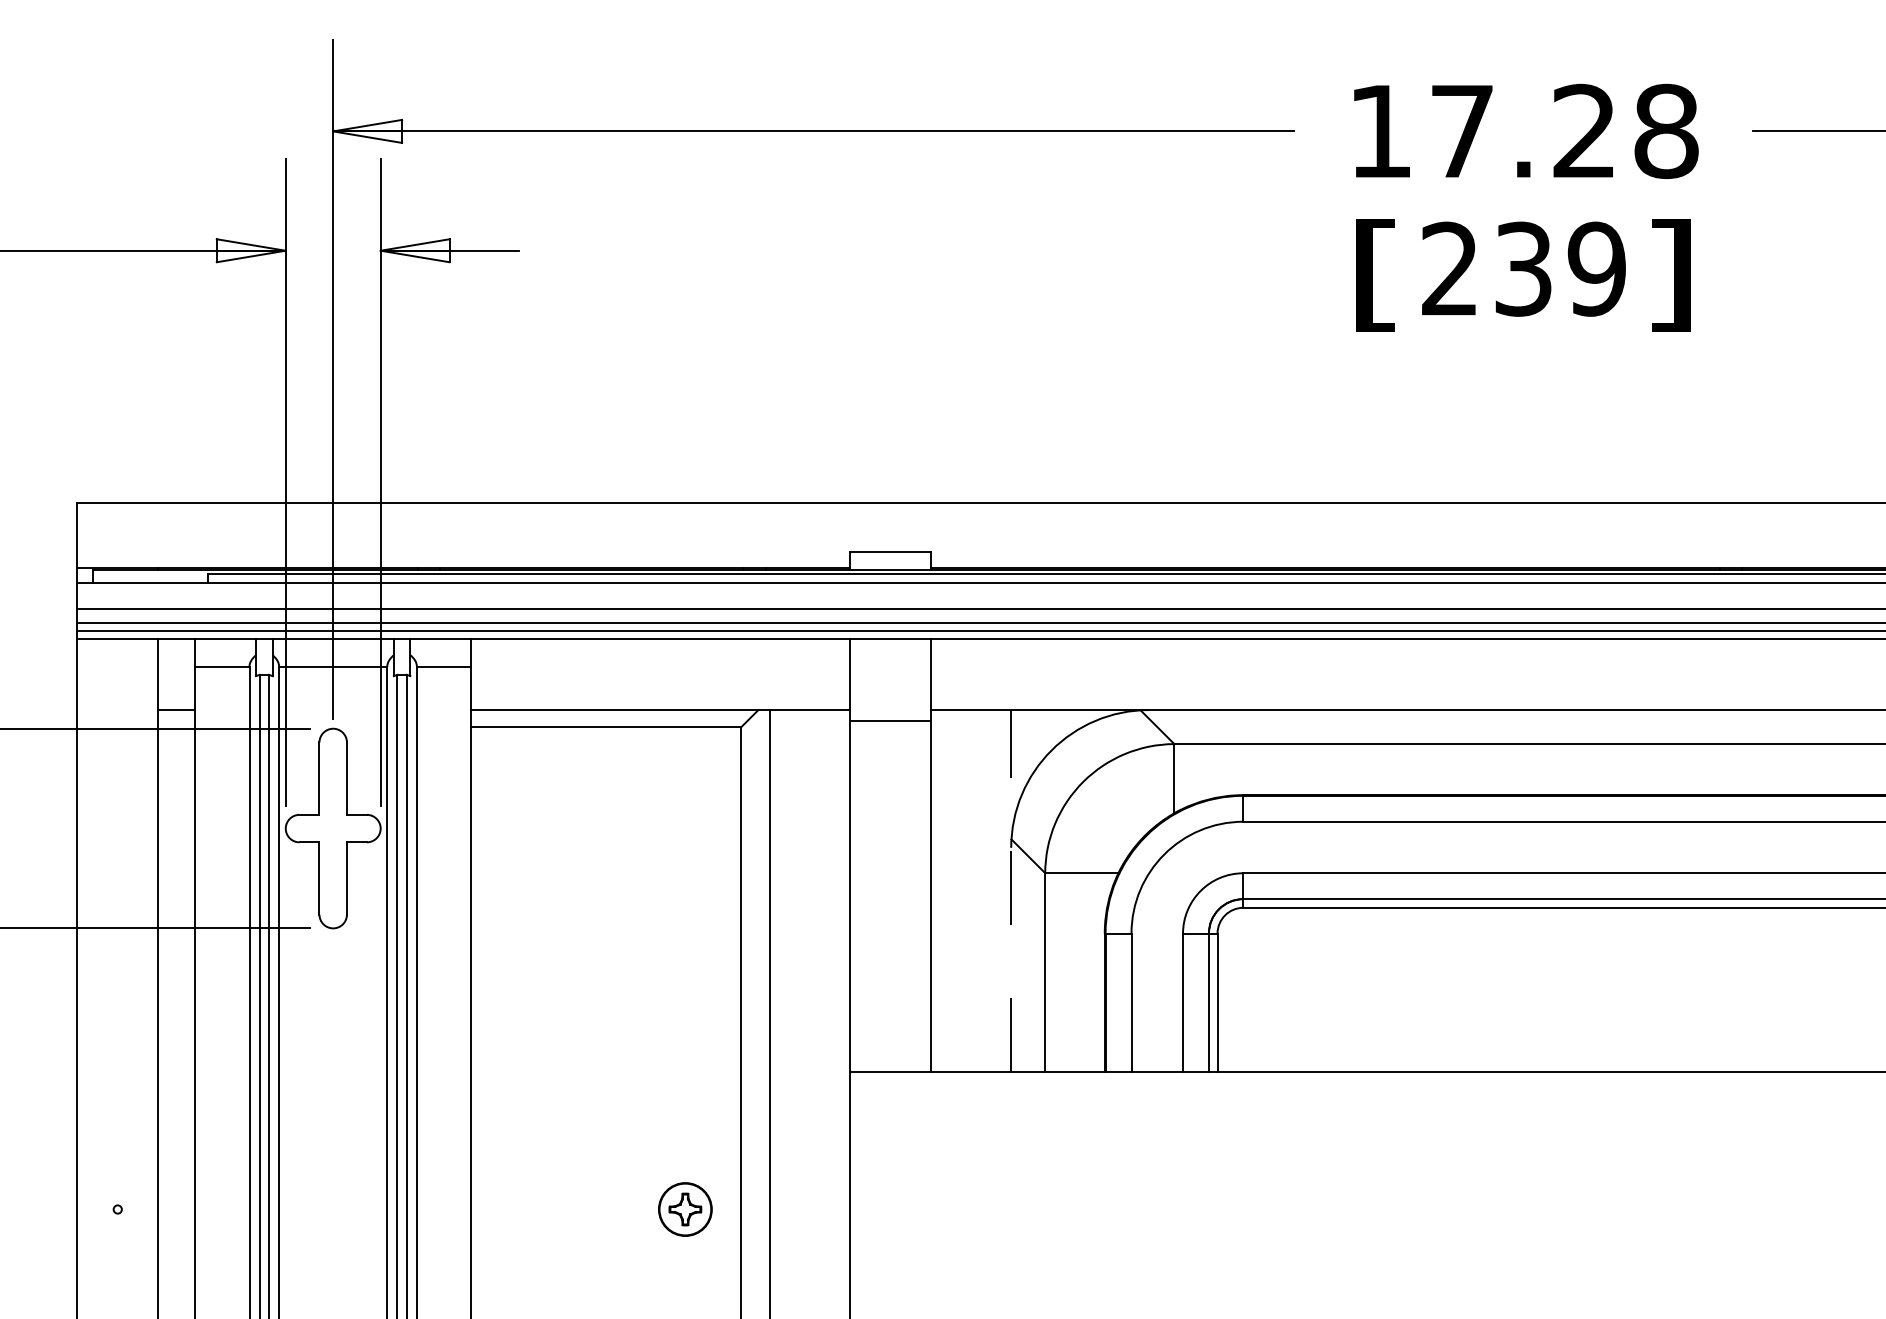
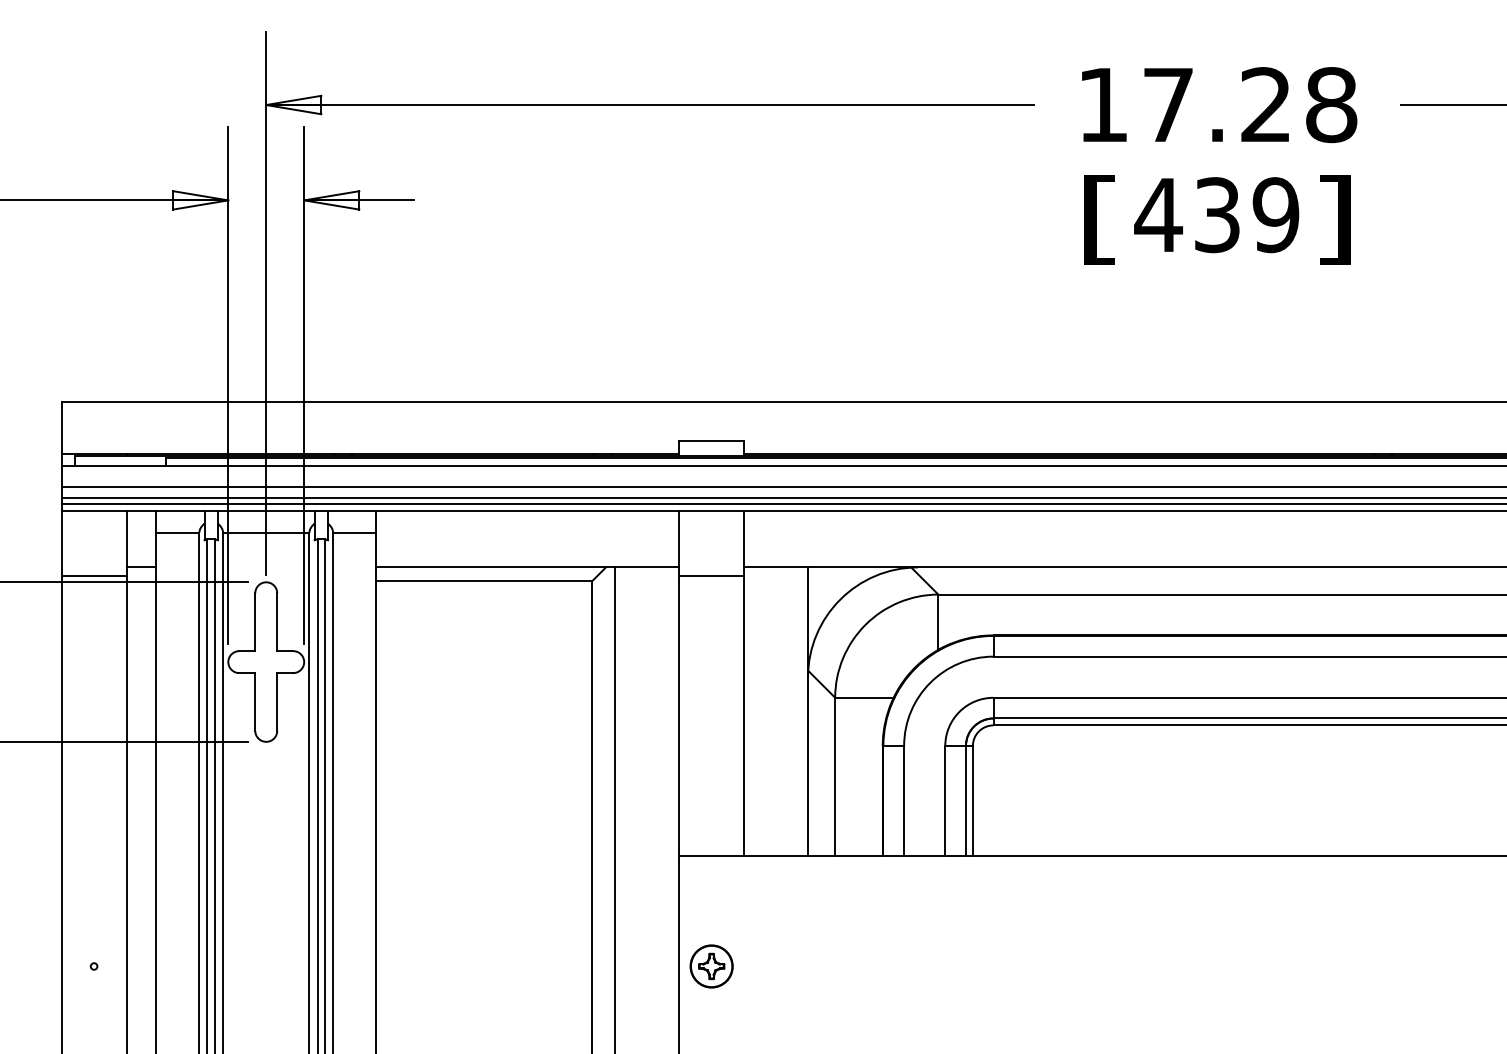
text: (1449, 268) -> (1158, 214), 239 -> 439
line: (117, 720) -> (93, 575), added
line: (1011, 890) -> (808, 711), dashed -> solid
part: (685, 1209) -> (711, 966), moved

